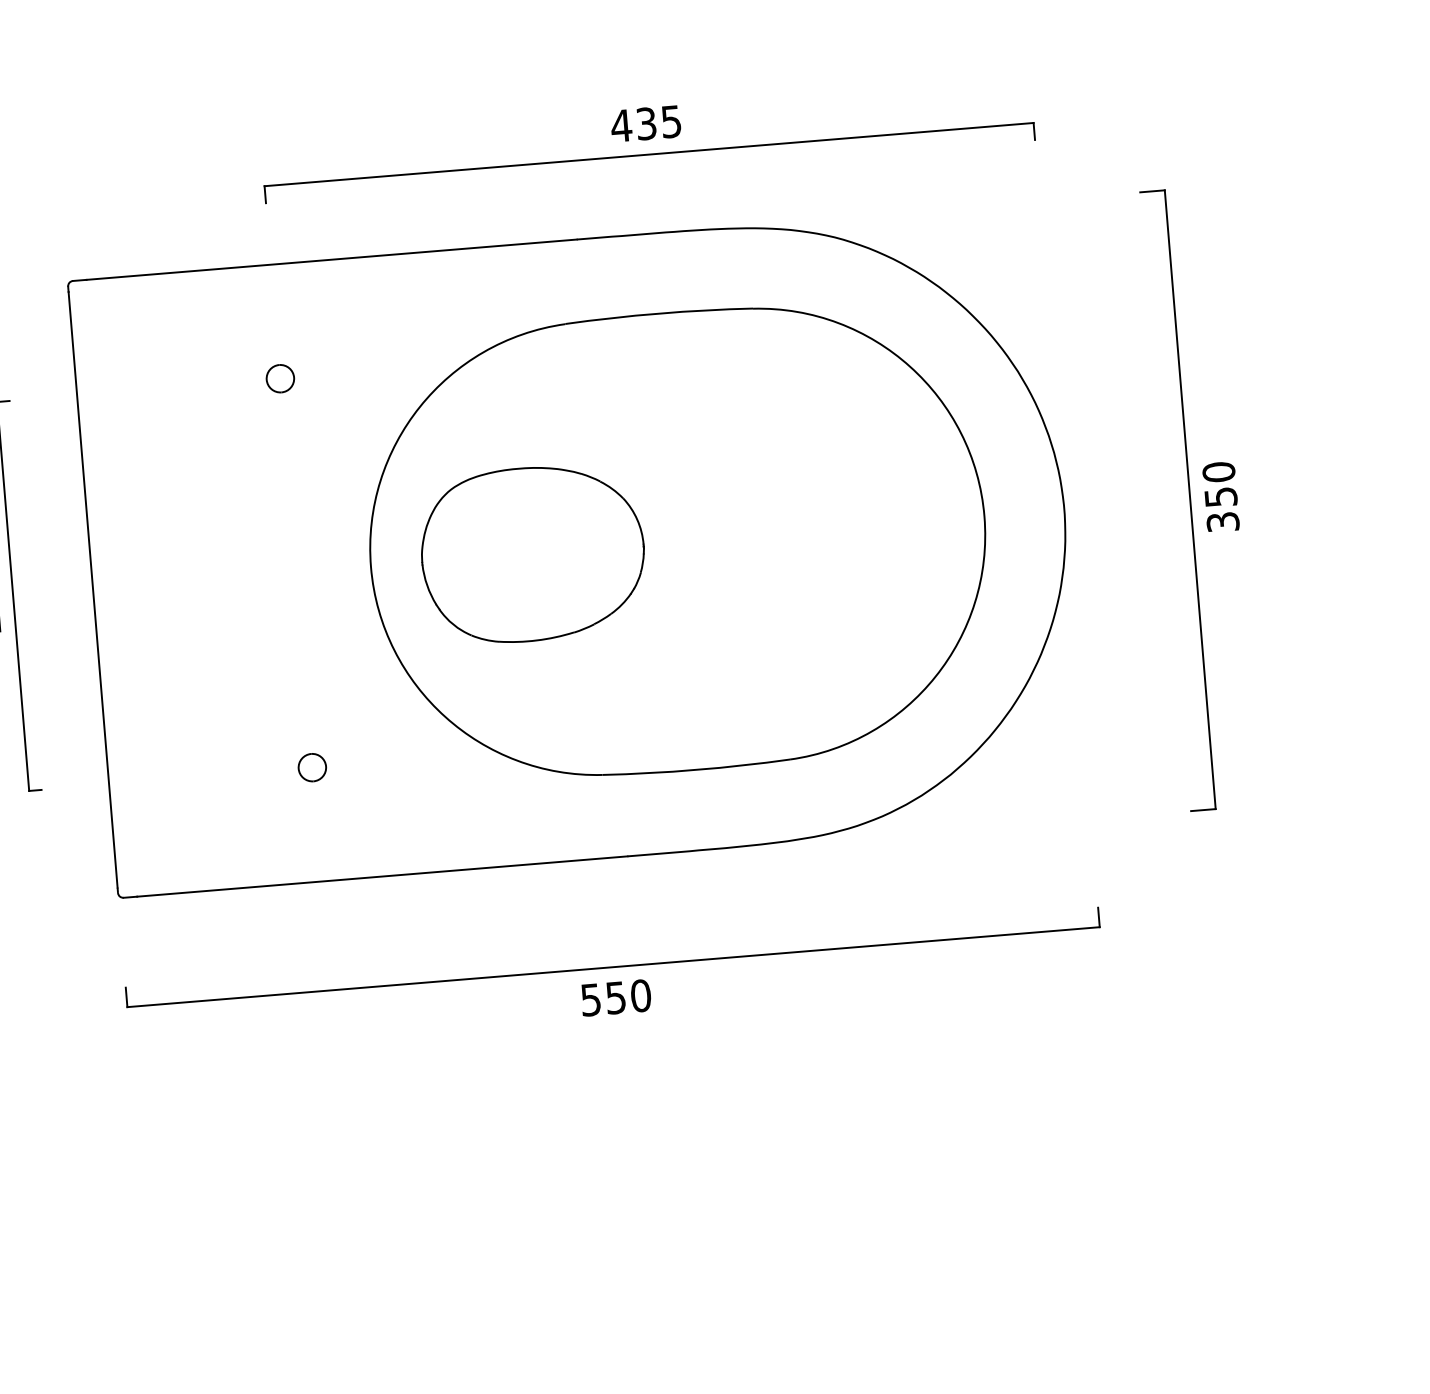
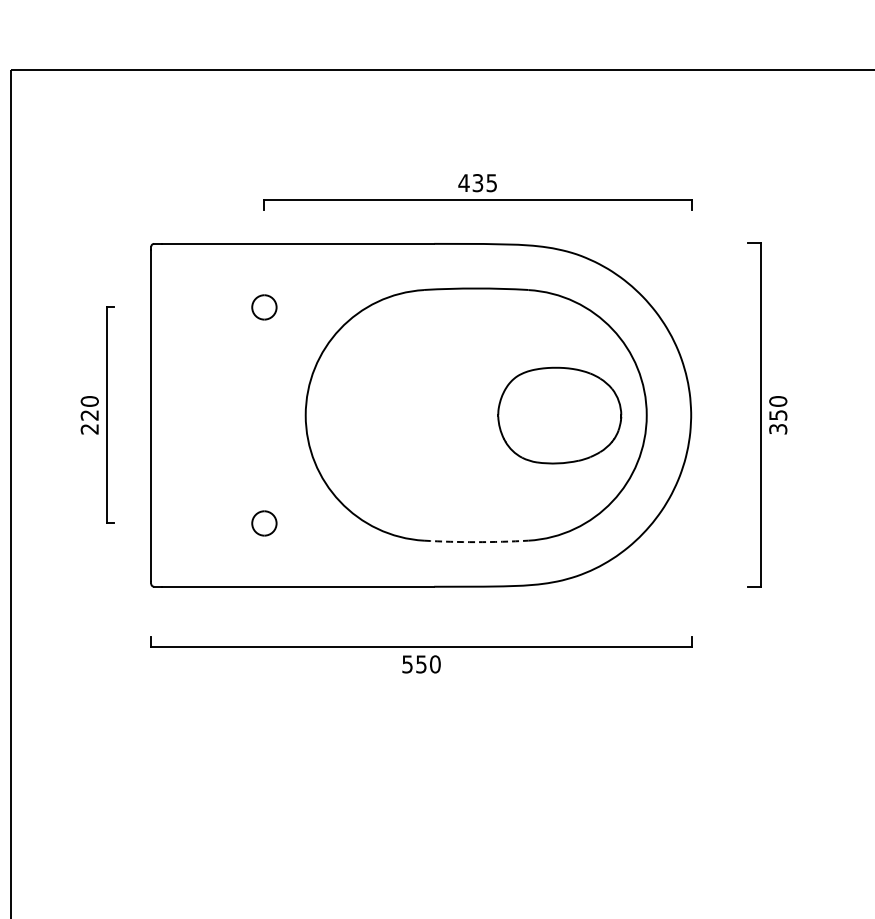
part: (278, 377) -> (263, 306), size x1.6
part: (532, 554) -> (559, 415), moved
part: (311, 767) -> (263, 523), size x1.6
arc: (696, 770) -> (476, 542), solid -> dashed

